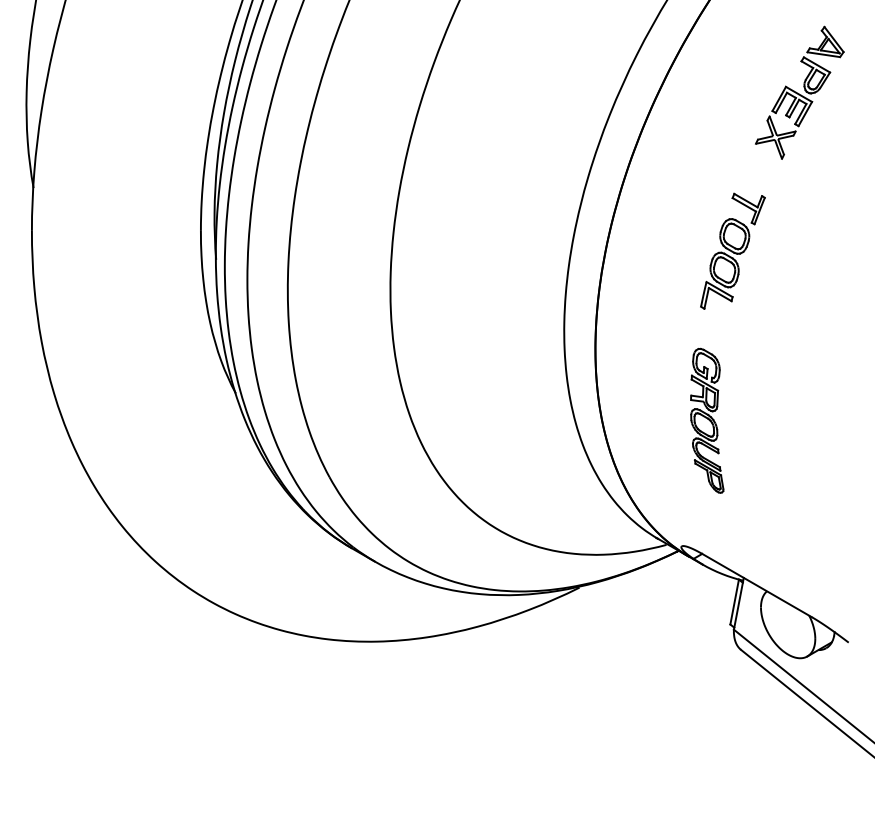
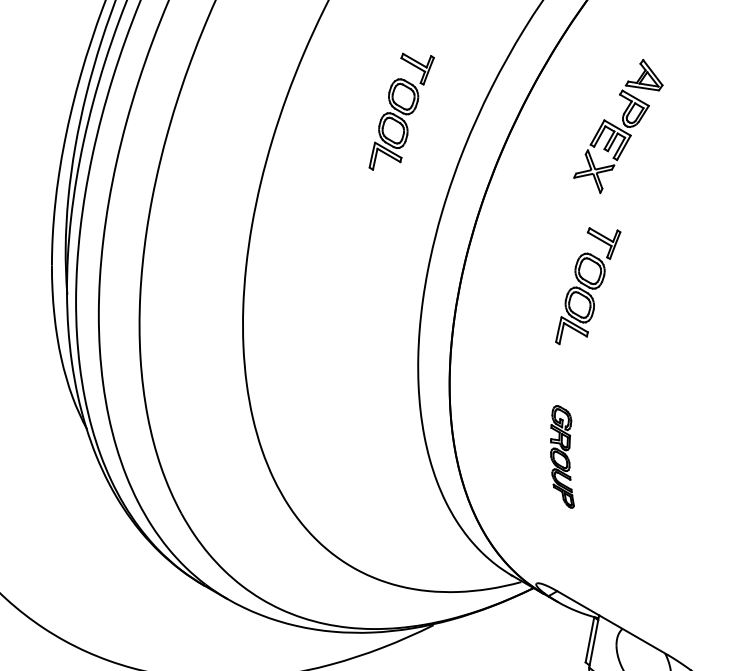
part: (547, 77) -> (401, 110), added
part: (799, 92) -> (618, 126), moved
part: (707, 420) -> (562, 456), size x0.7

